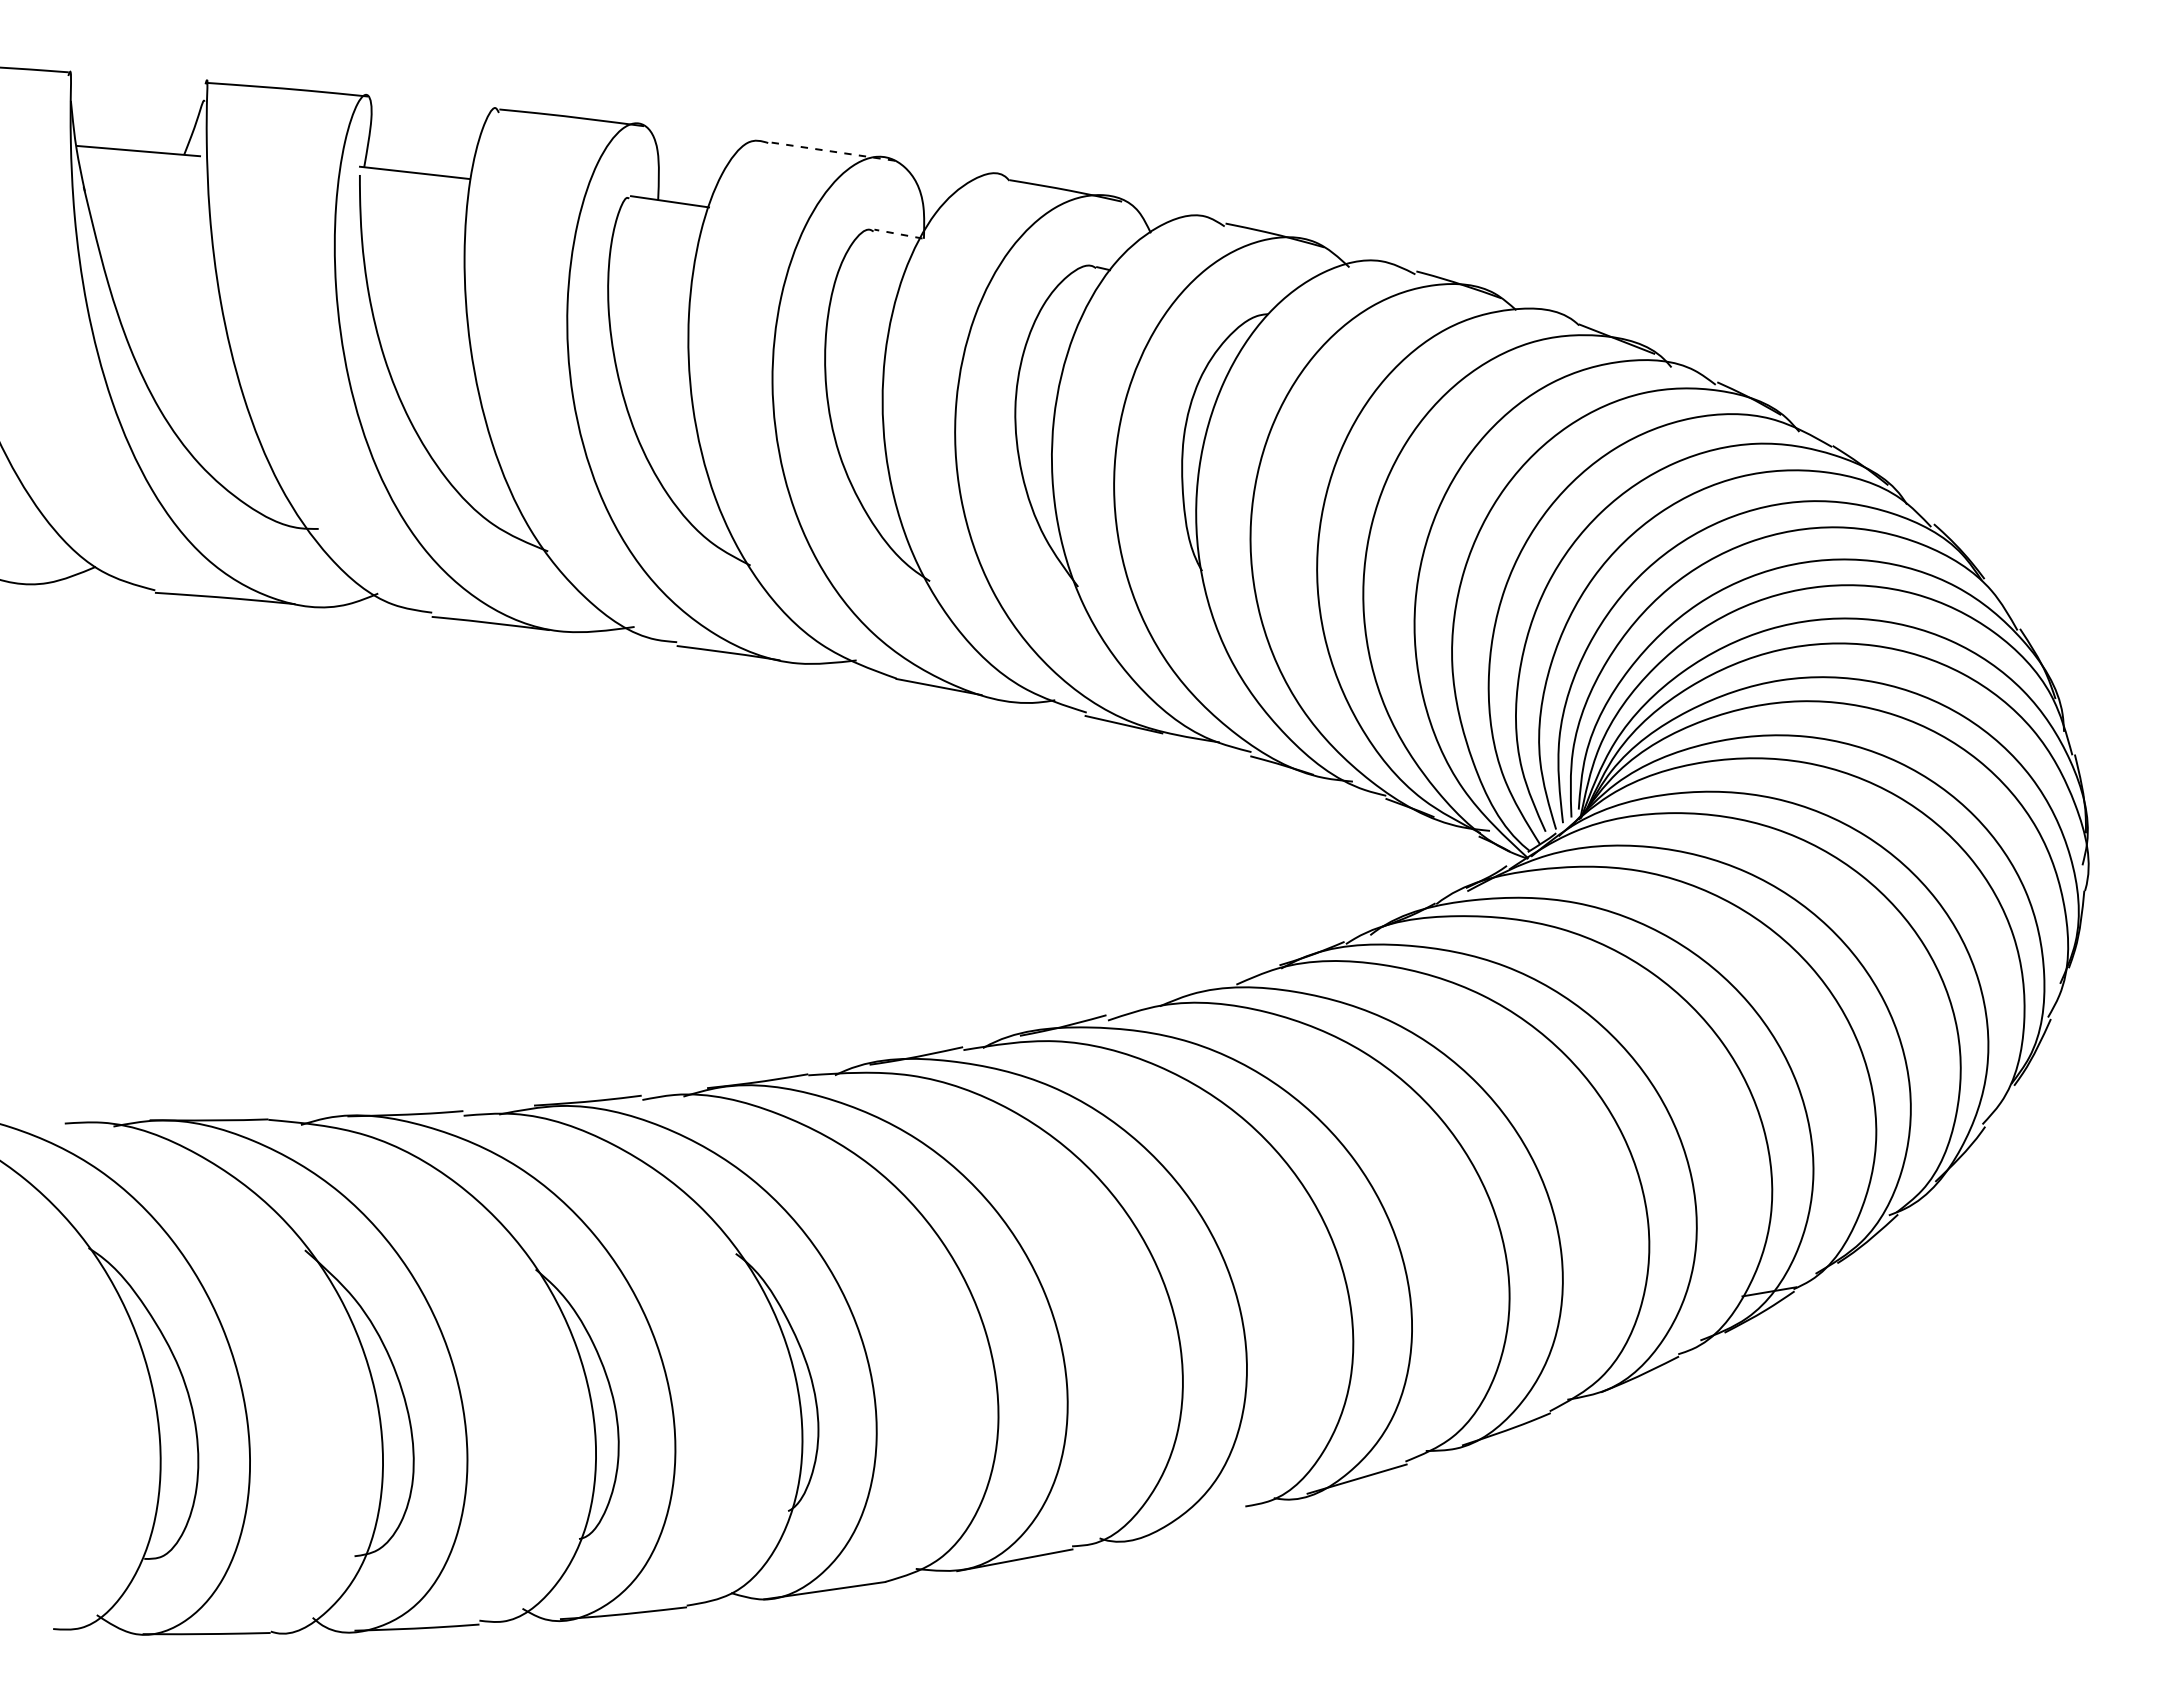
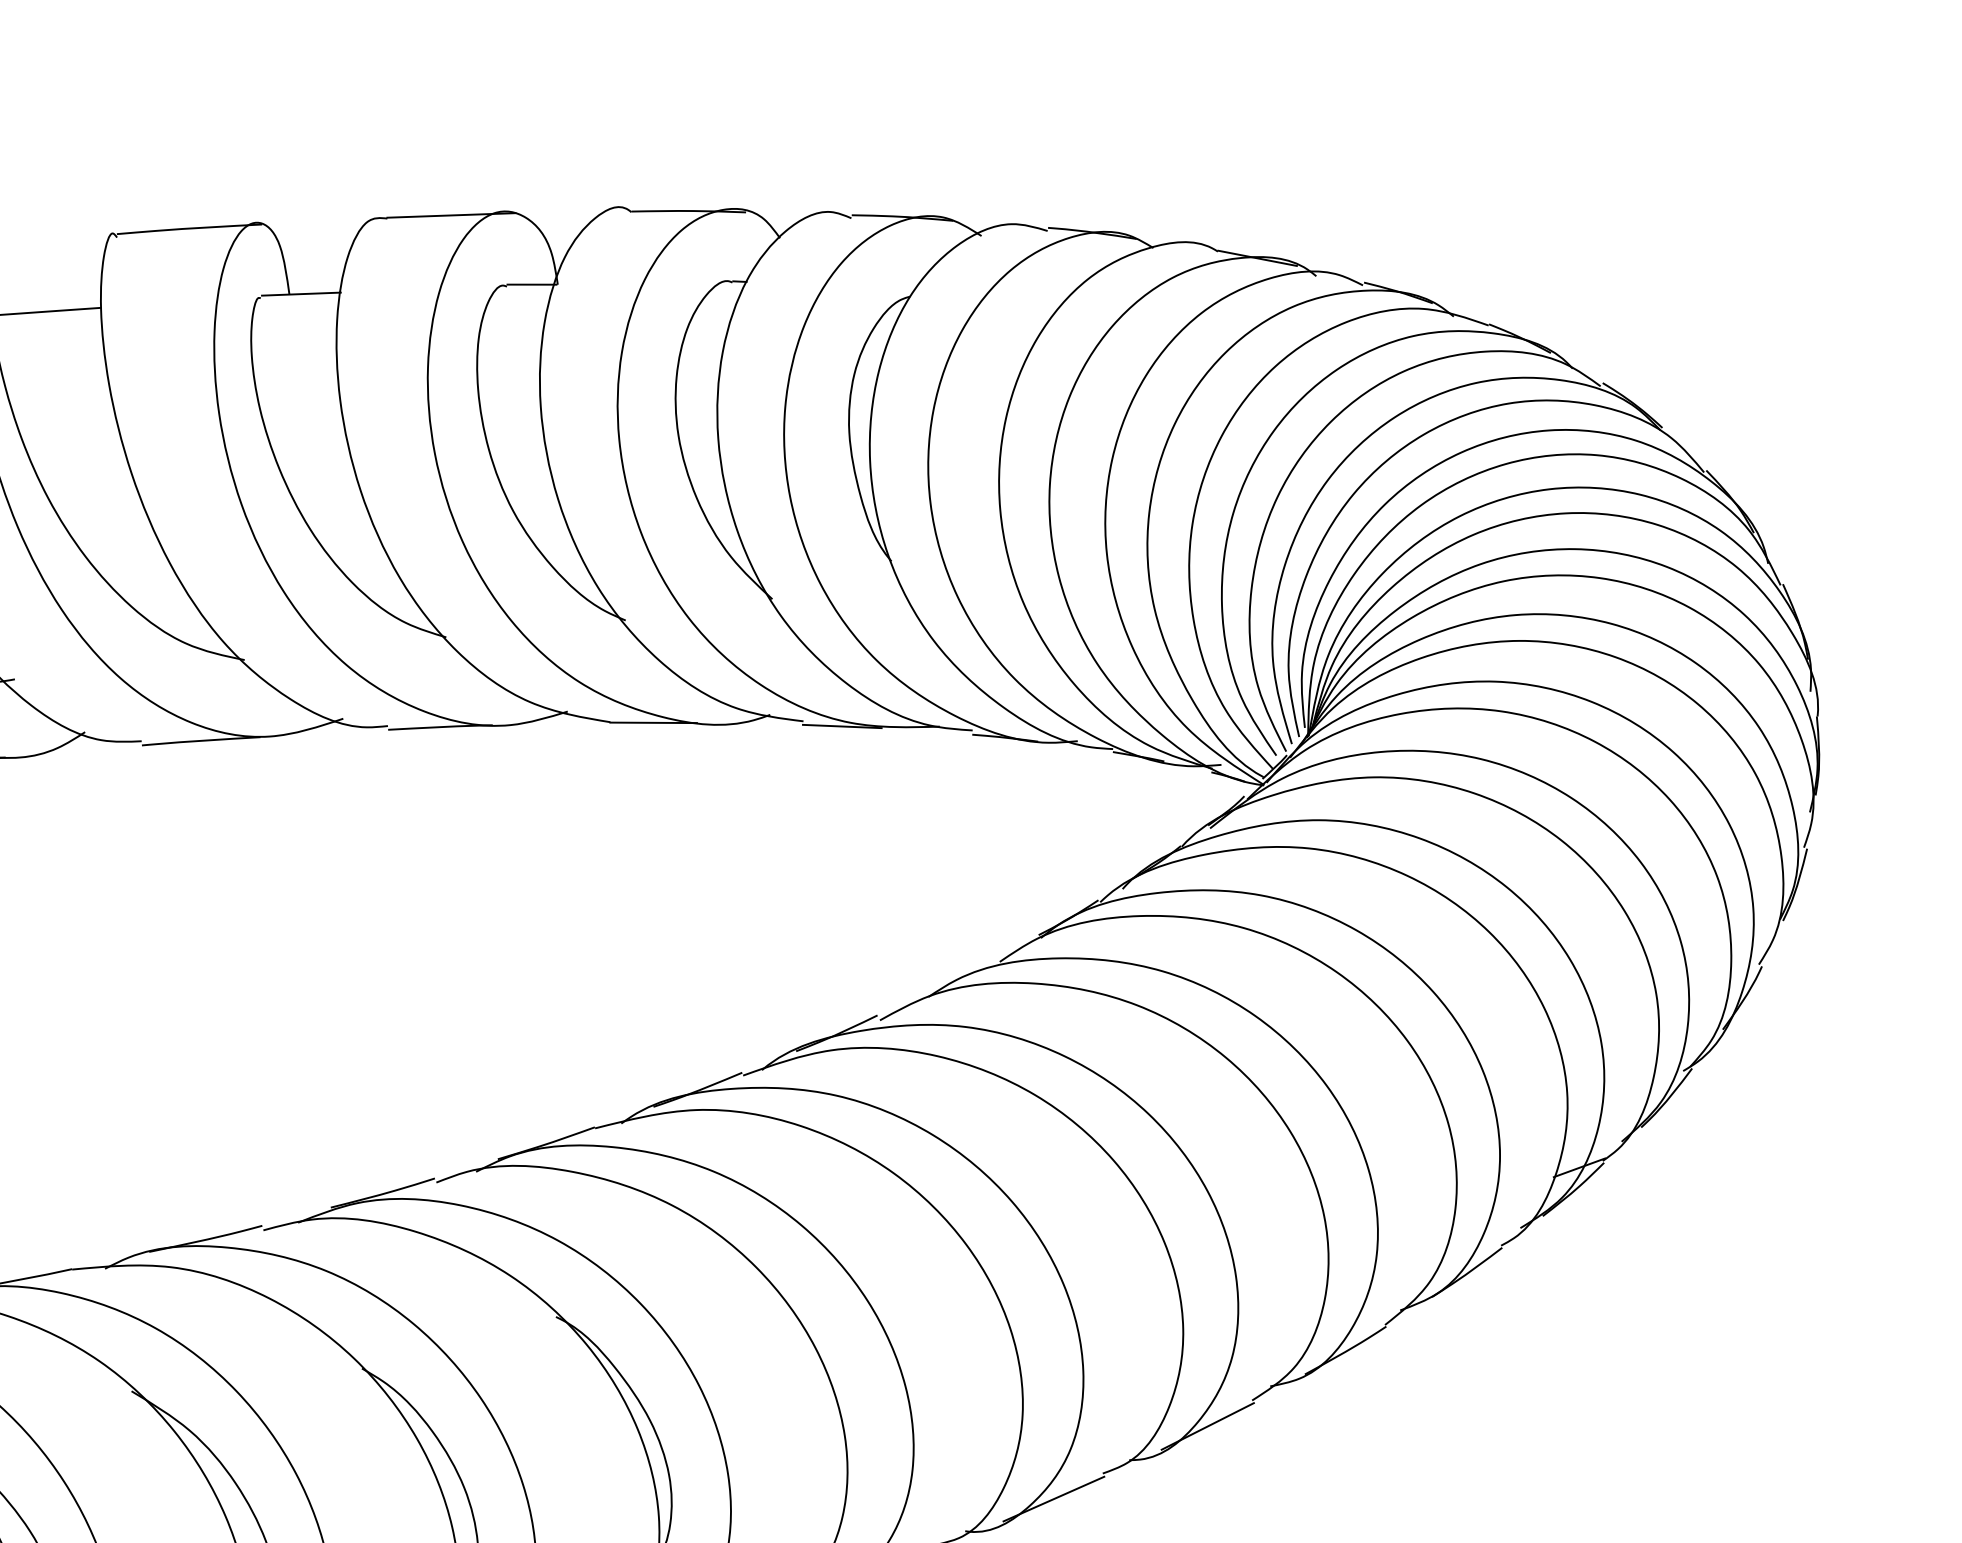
line: (831, 151) -> (451, 215), dashed -> solid
line: (897, 234) -> (531, 285), dashed -> solid
line: (1192, 1522) -> (1053, 1498), added

